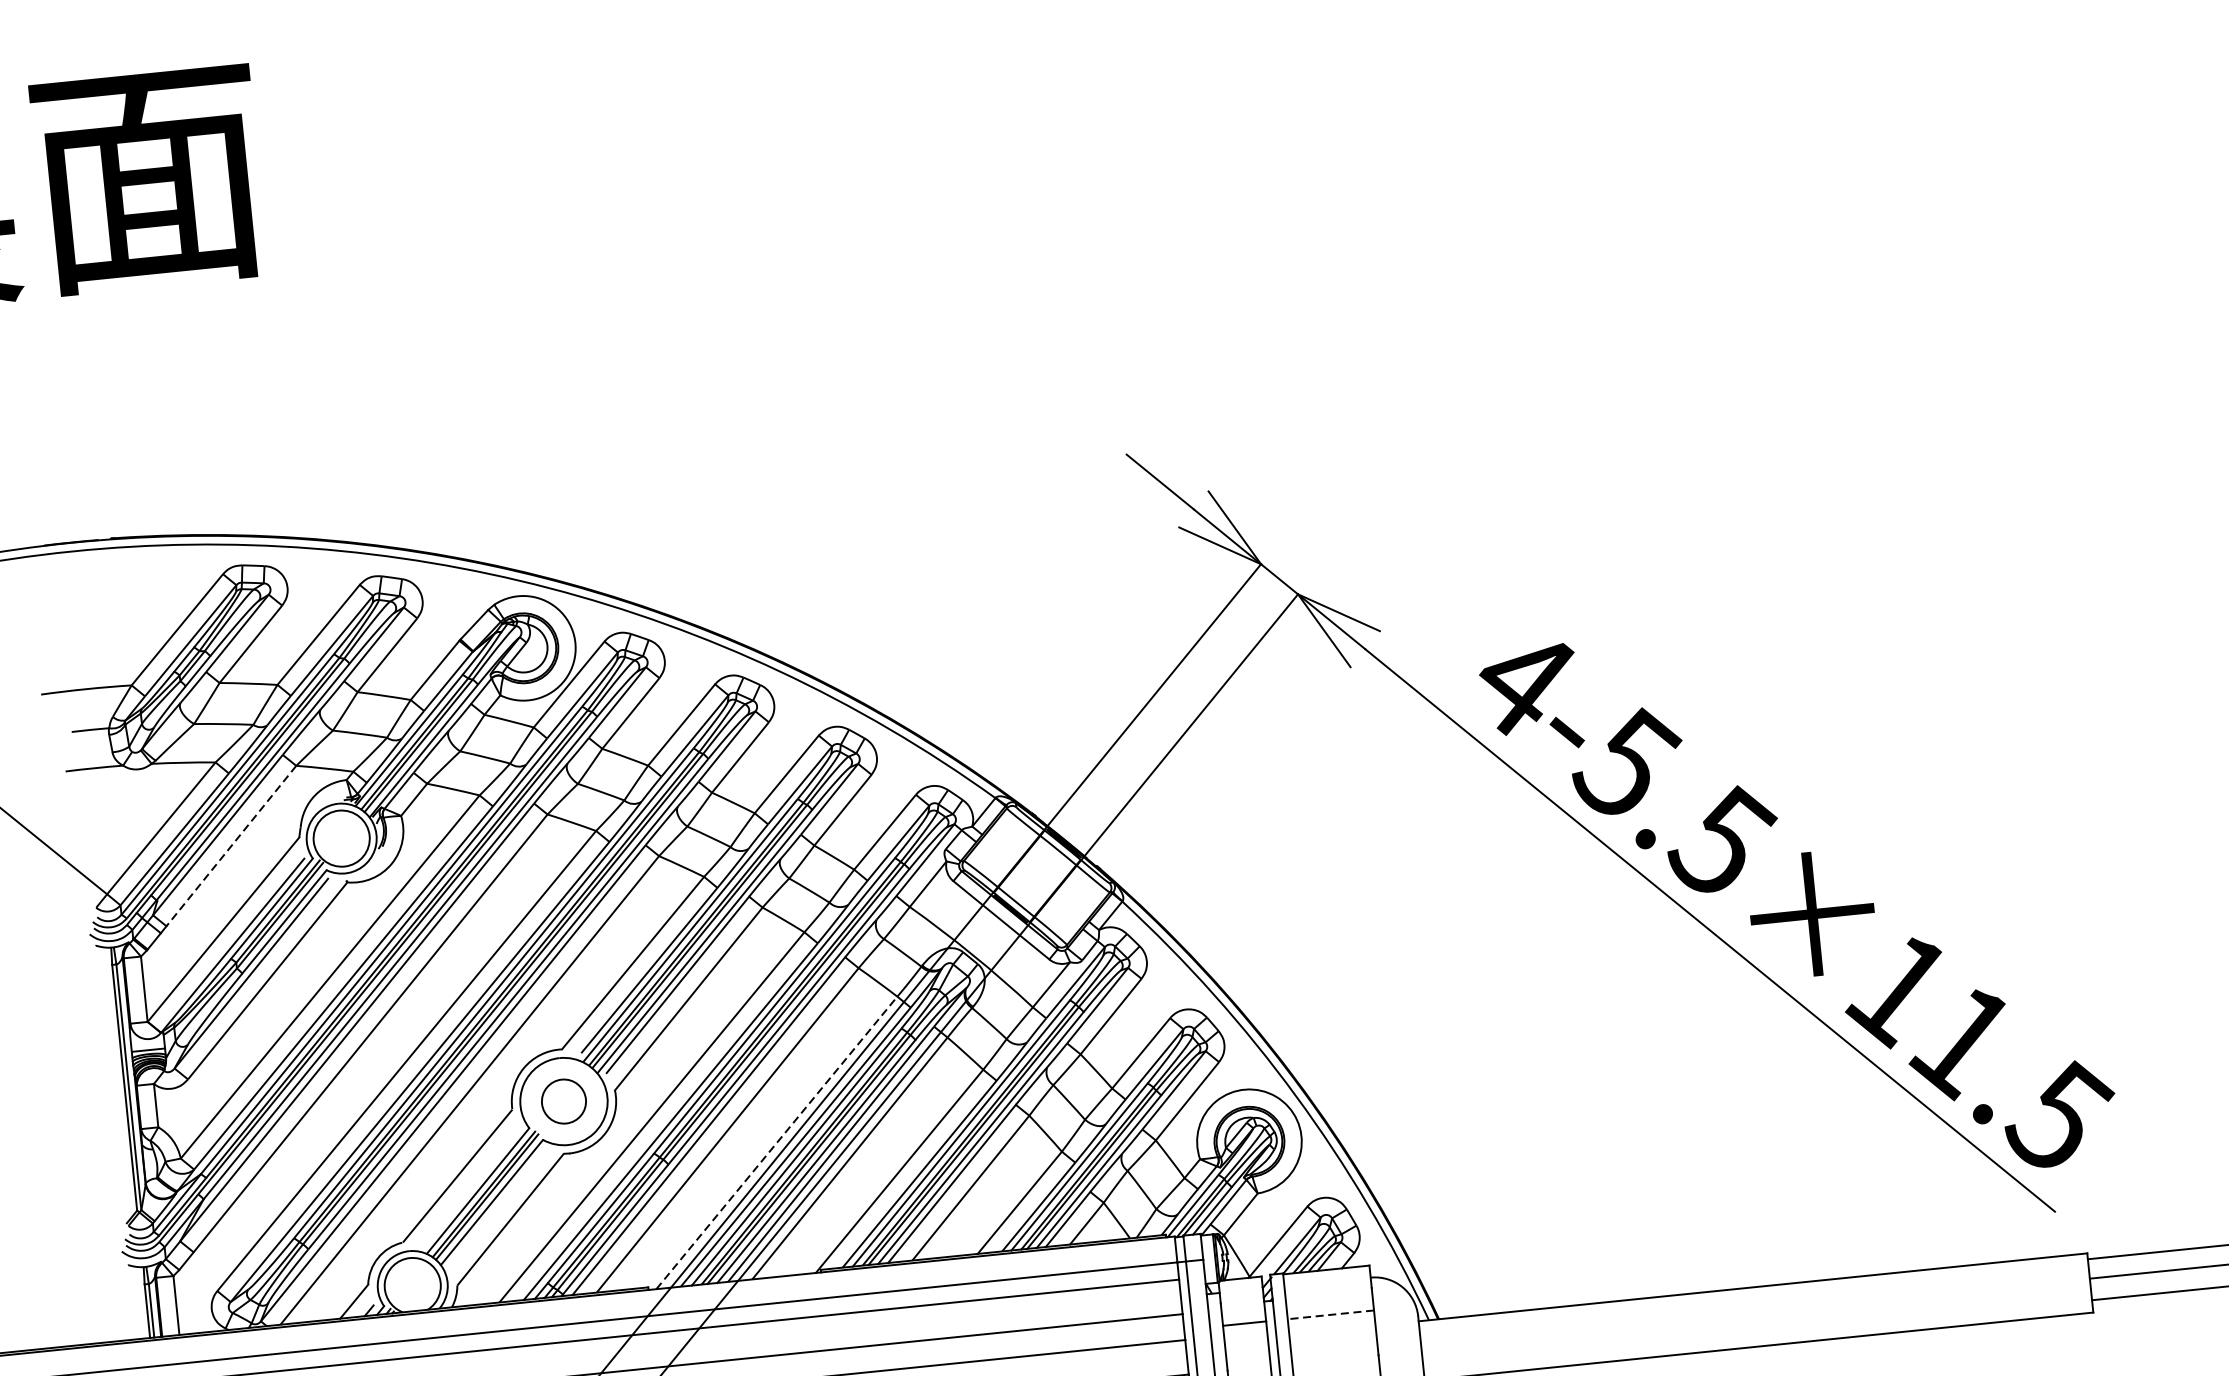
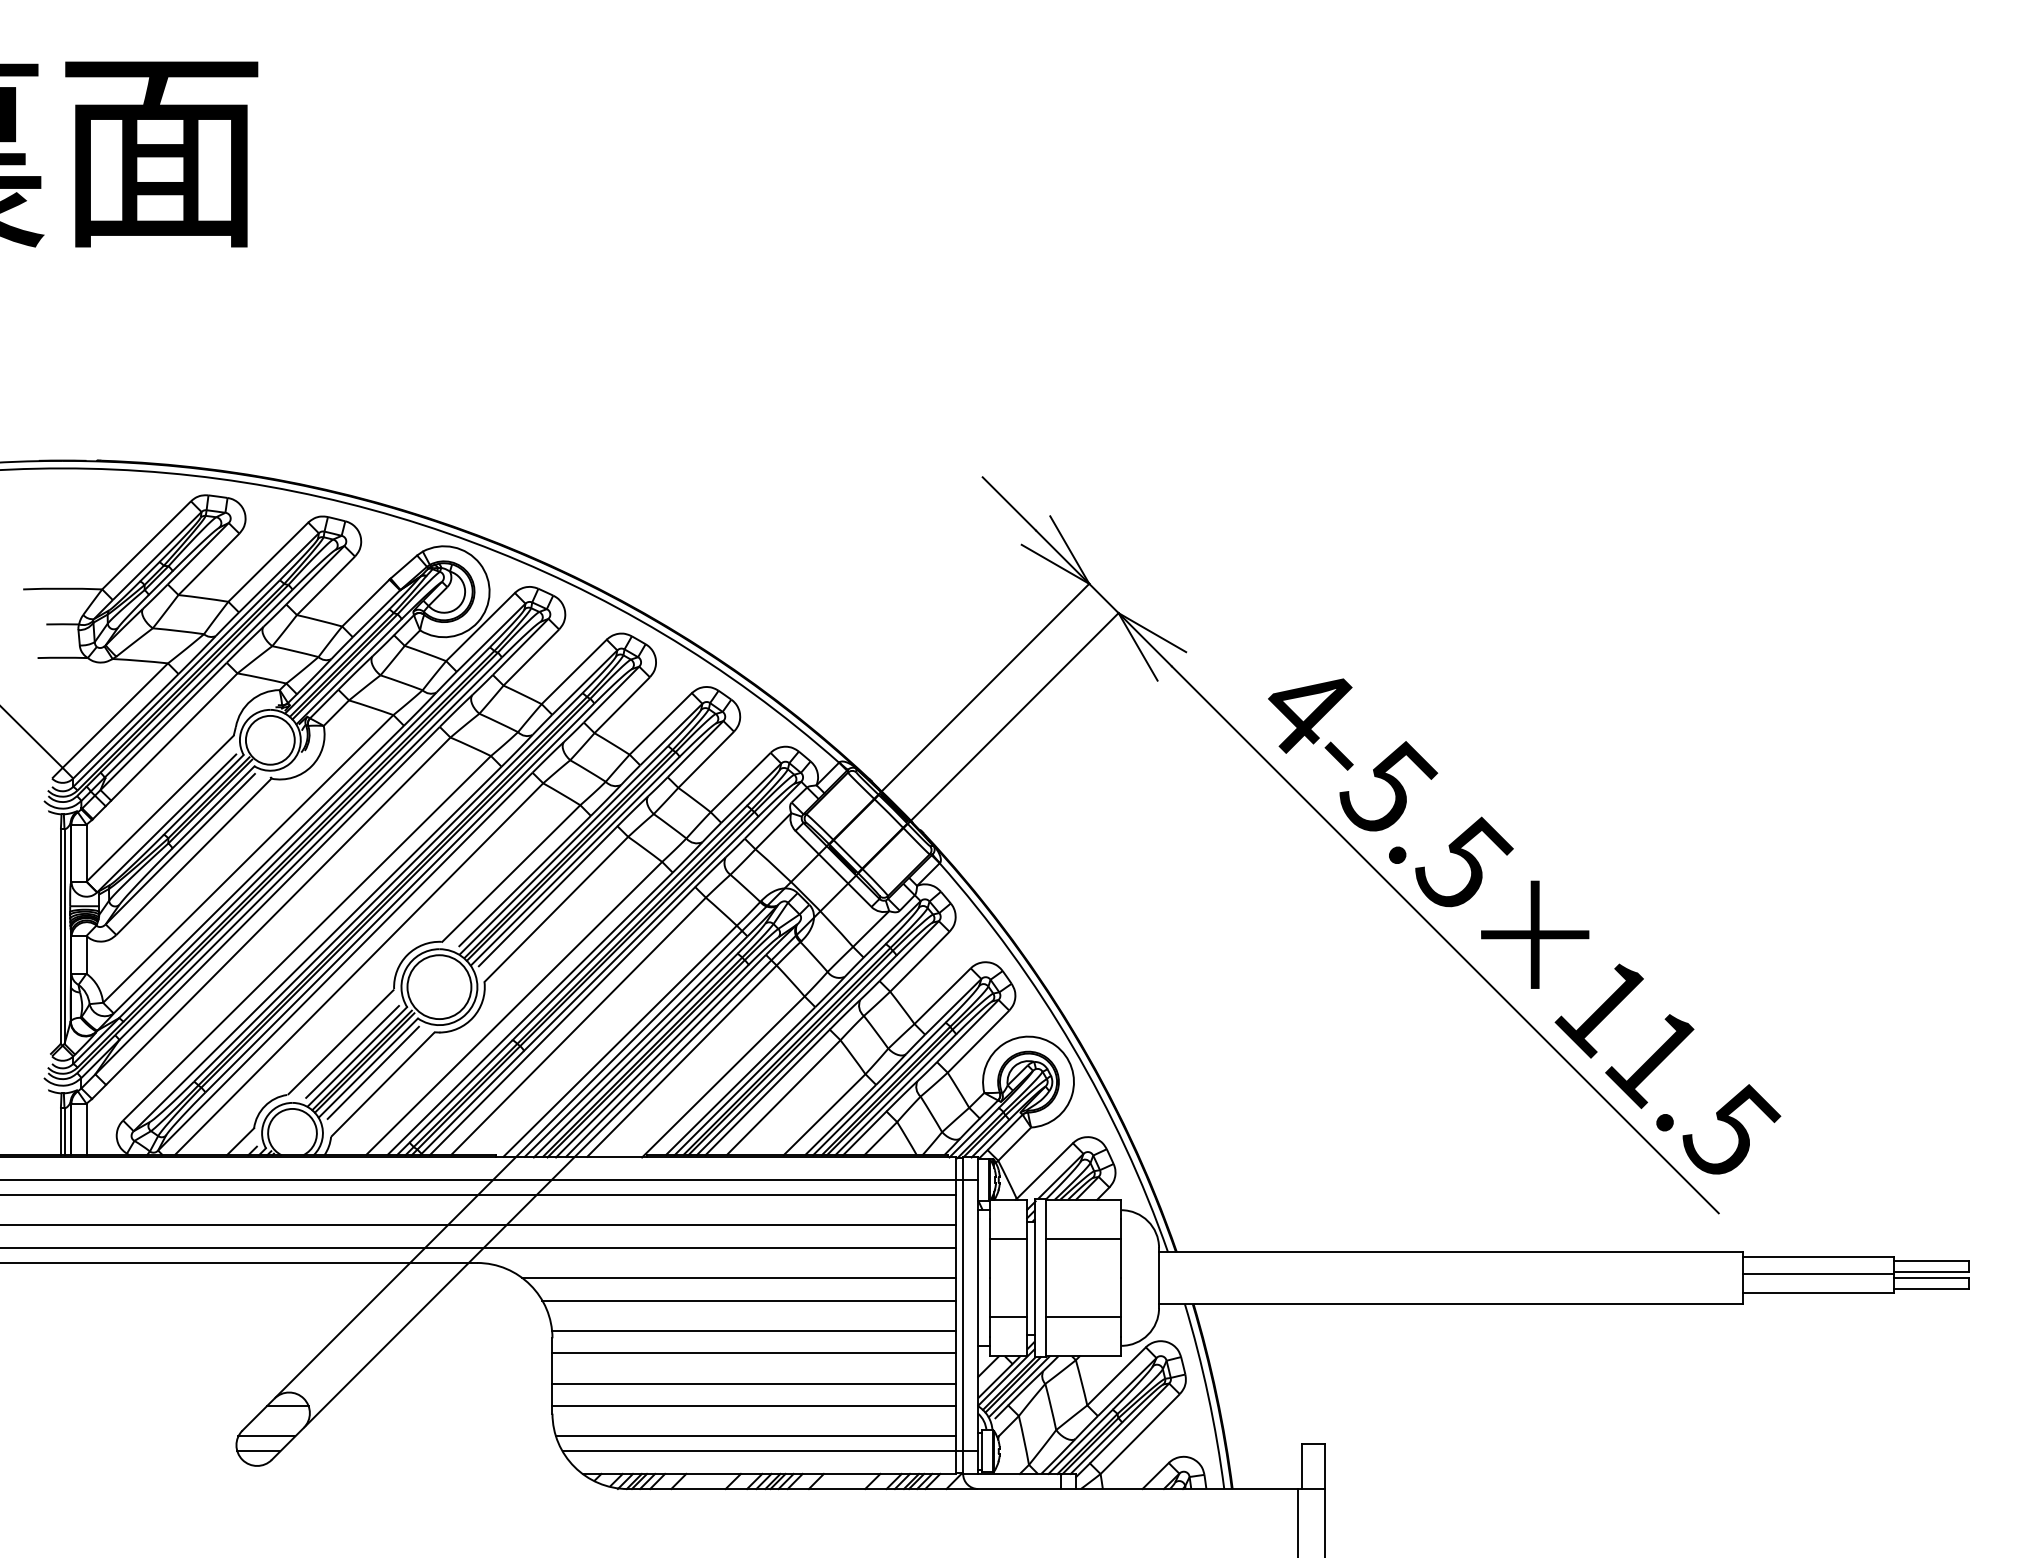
line: (231, 846) -> (174, 737), dashed -> solid
circle: (564, 1101) -> (439, 987), size x1.67
line: (776, 1142) -> (619, 1041), dashed -> solid
line: (471, 1185) -> (352, 1051), added
line: (497, 1207) -> (372, 1072), added
line: (1330, 1314) -> (1083, 1238), dashed -> solid

